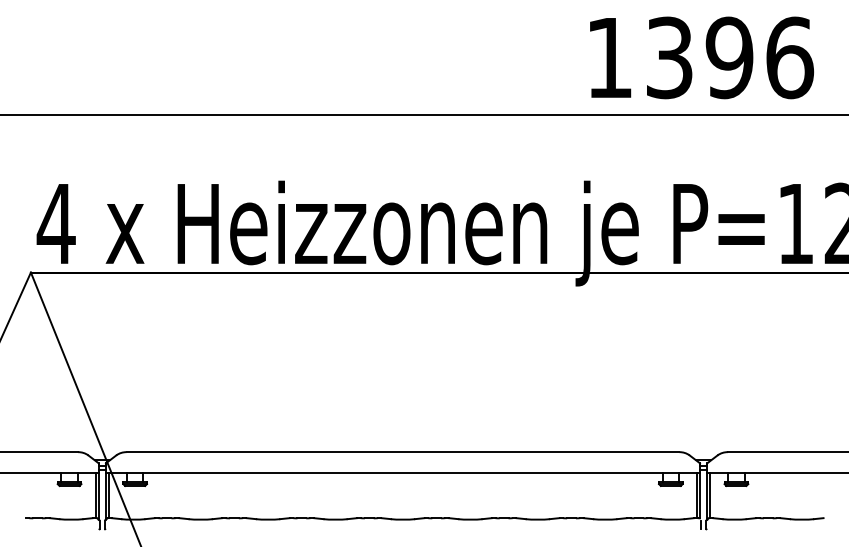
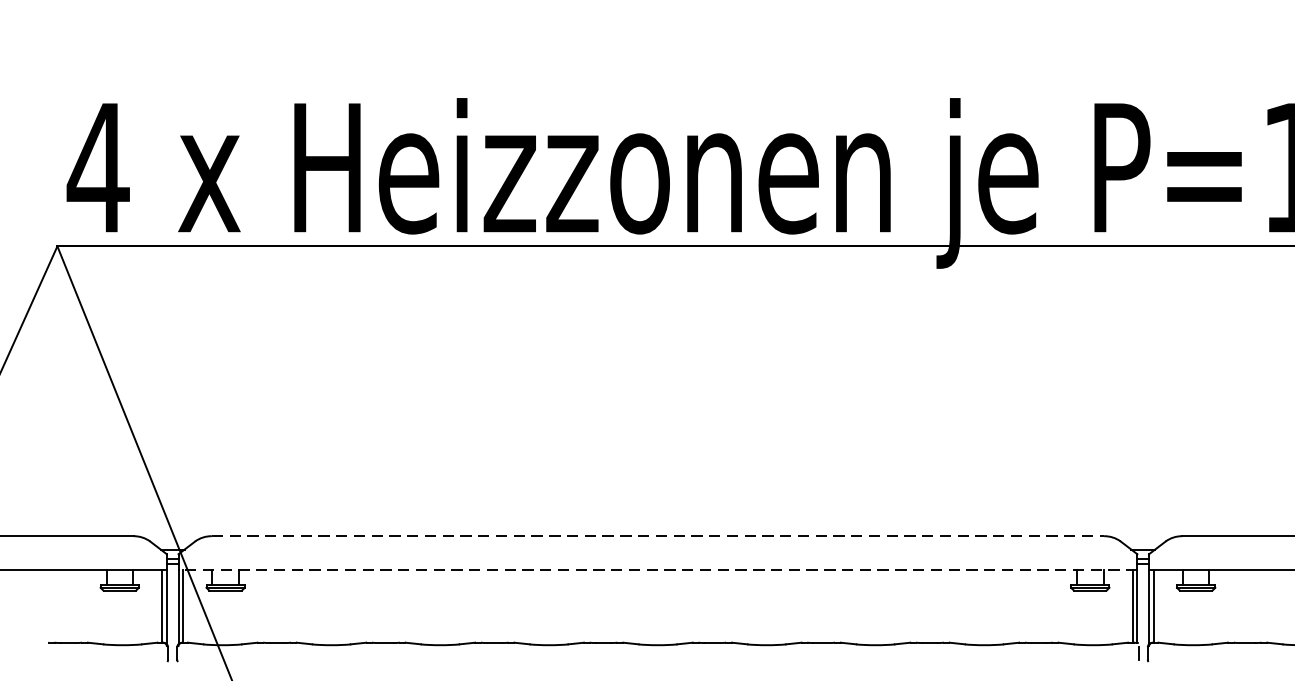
line: (403, 452) -> (658, 536), solid -> dashed
line: (403, 473) -> (658, 570), solid -> dashed

